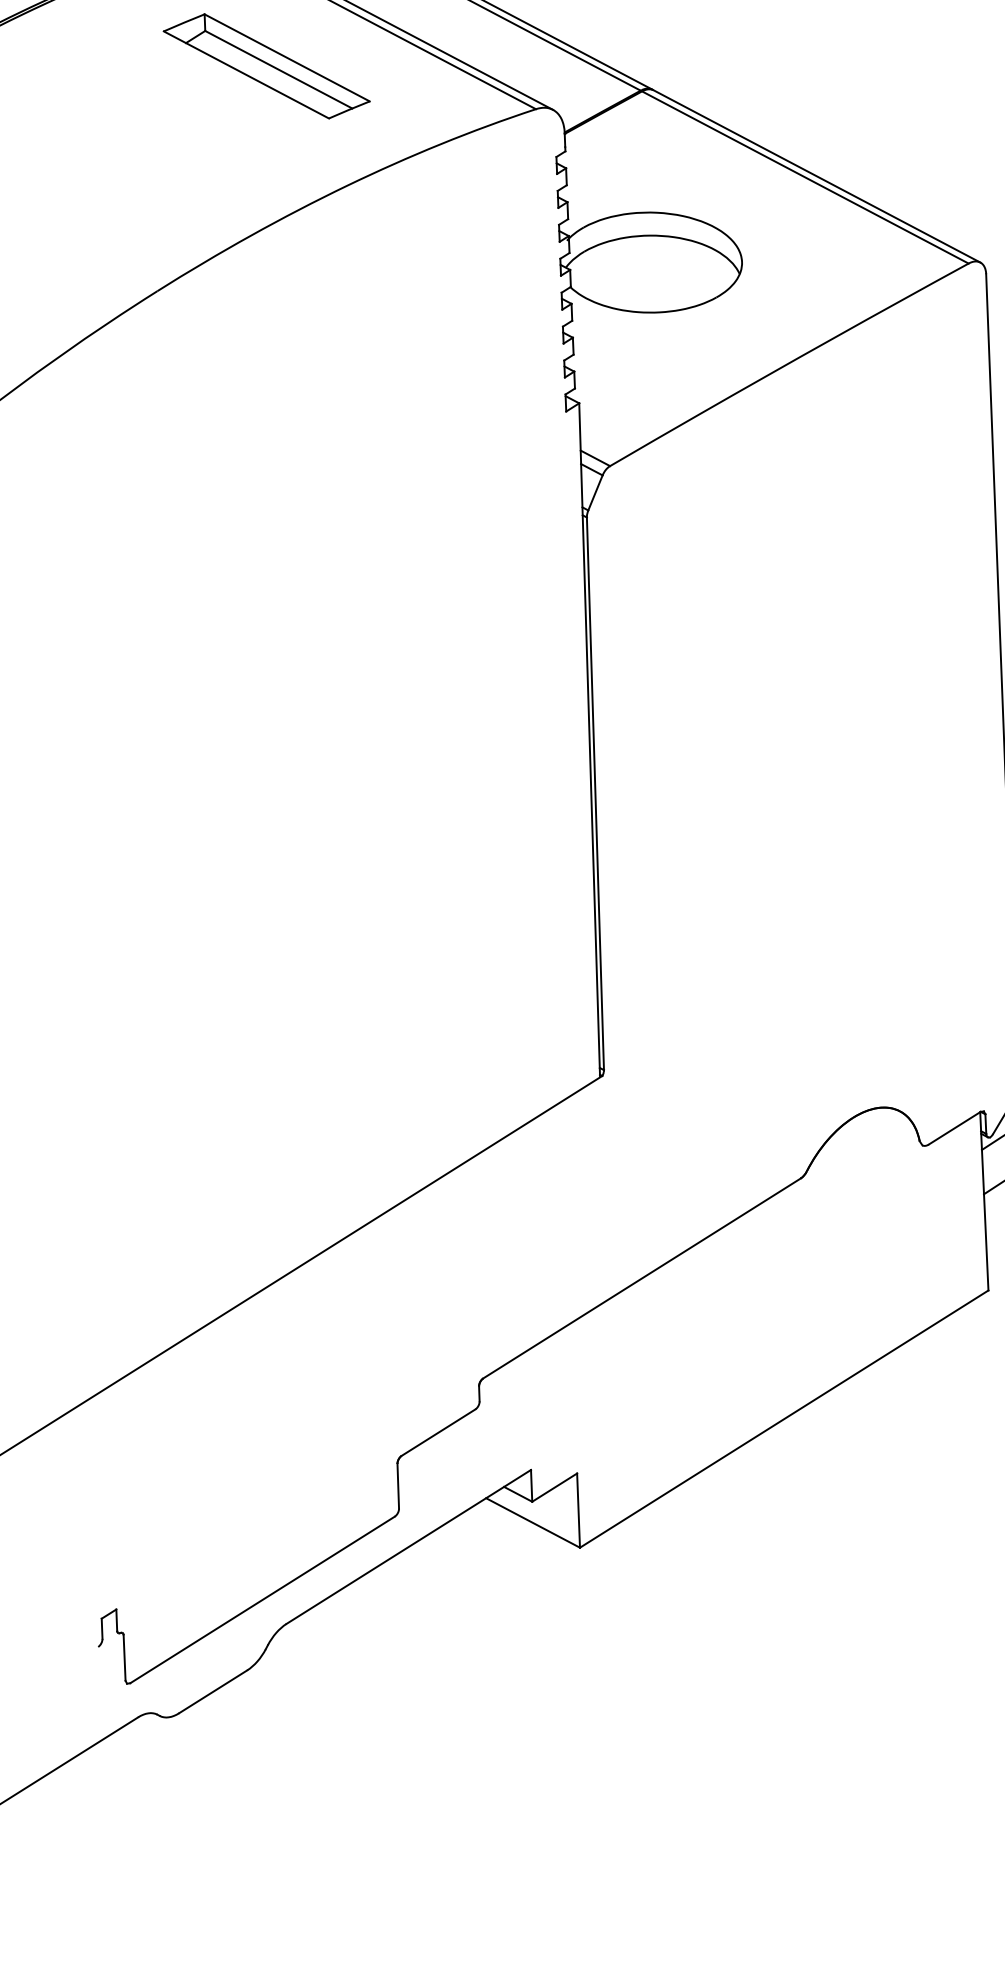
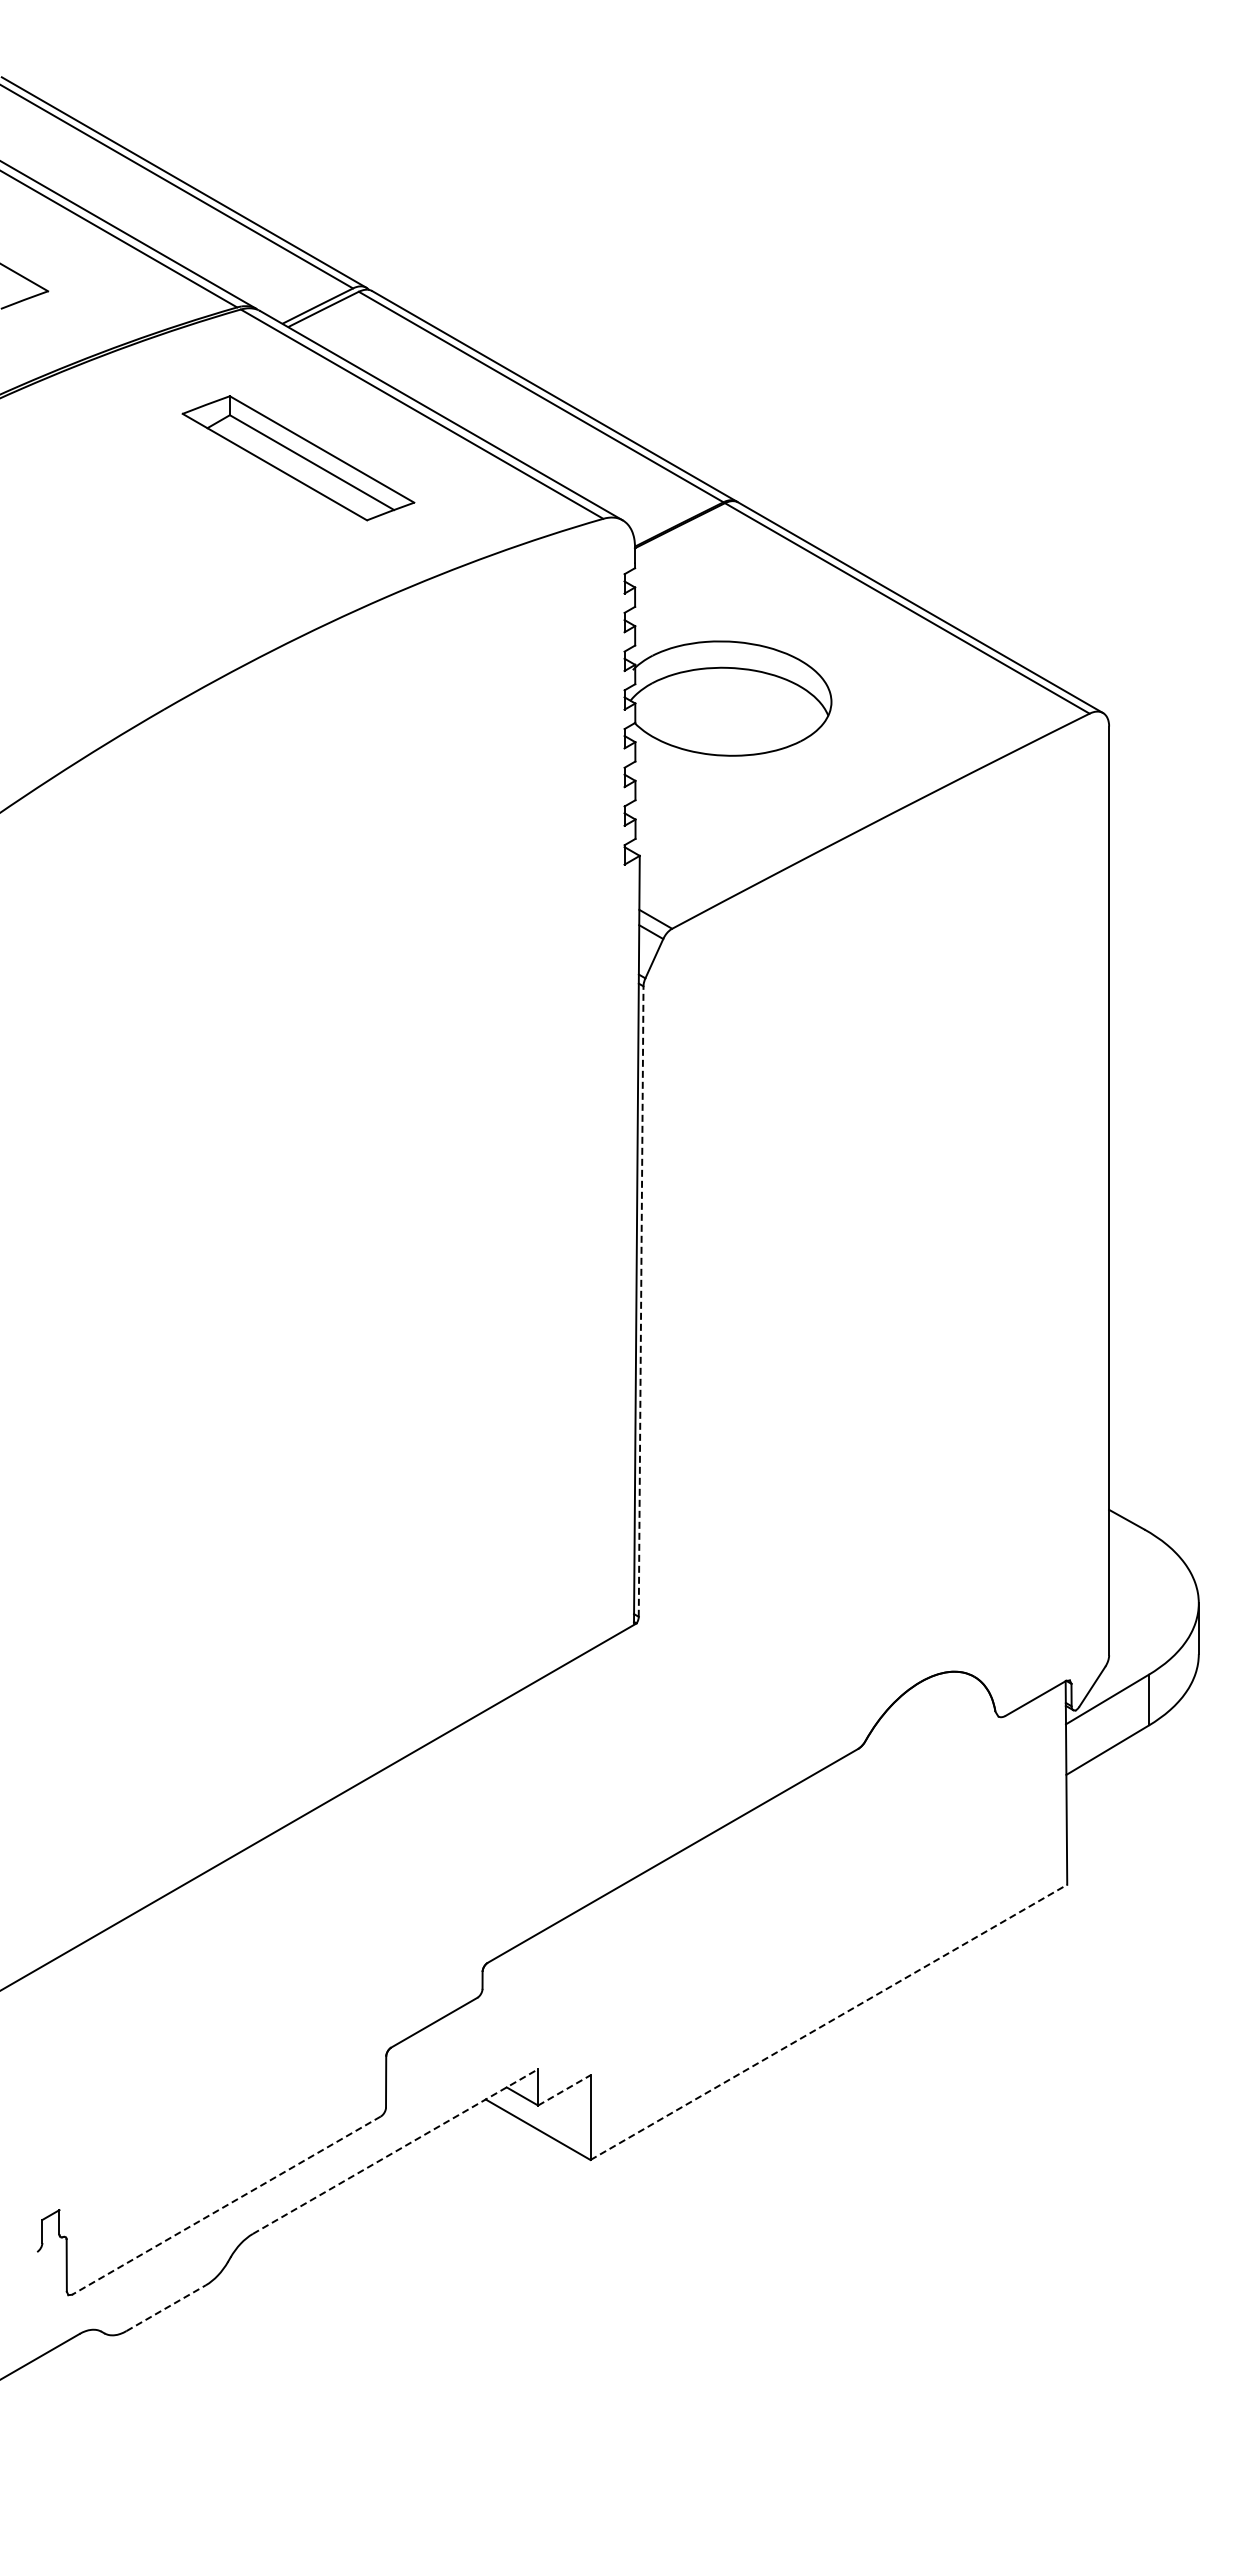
line: (595, 793) -> (641, 1301), solid -> dashed
line: (784, 1419) -> (829, 2022), solid -> dashed
line: (554, 1487) -> (564, 2090), solid -> dashed
line: (408, 1546) -> (395, 2151), solid -> dashed
line: (262, 1599) -> (226, 2205), solid -> dashed
line: (213, 1692) -> (166, 2308), solid -> dashed

